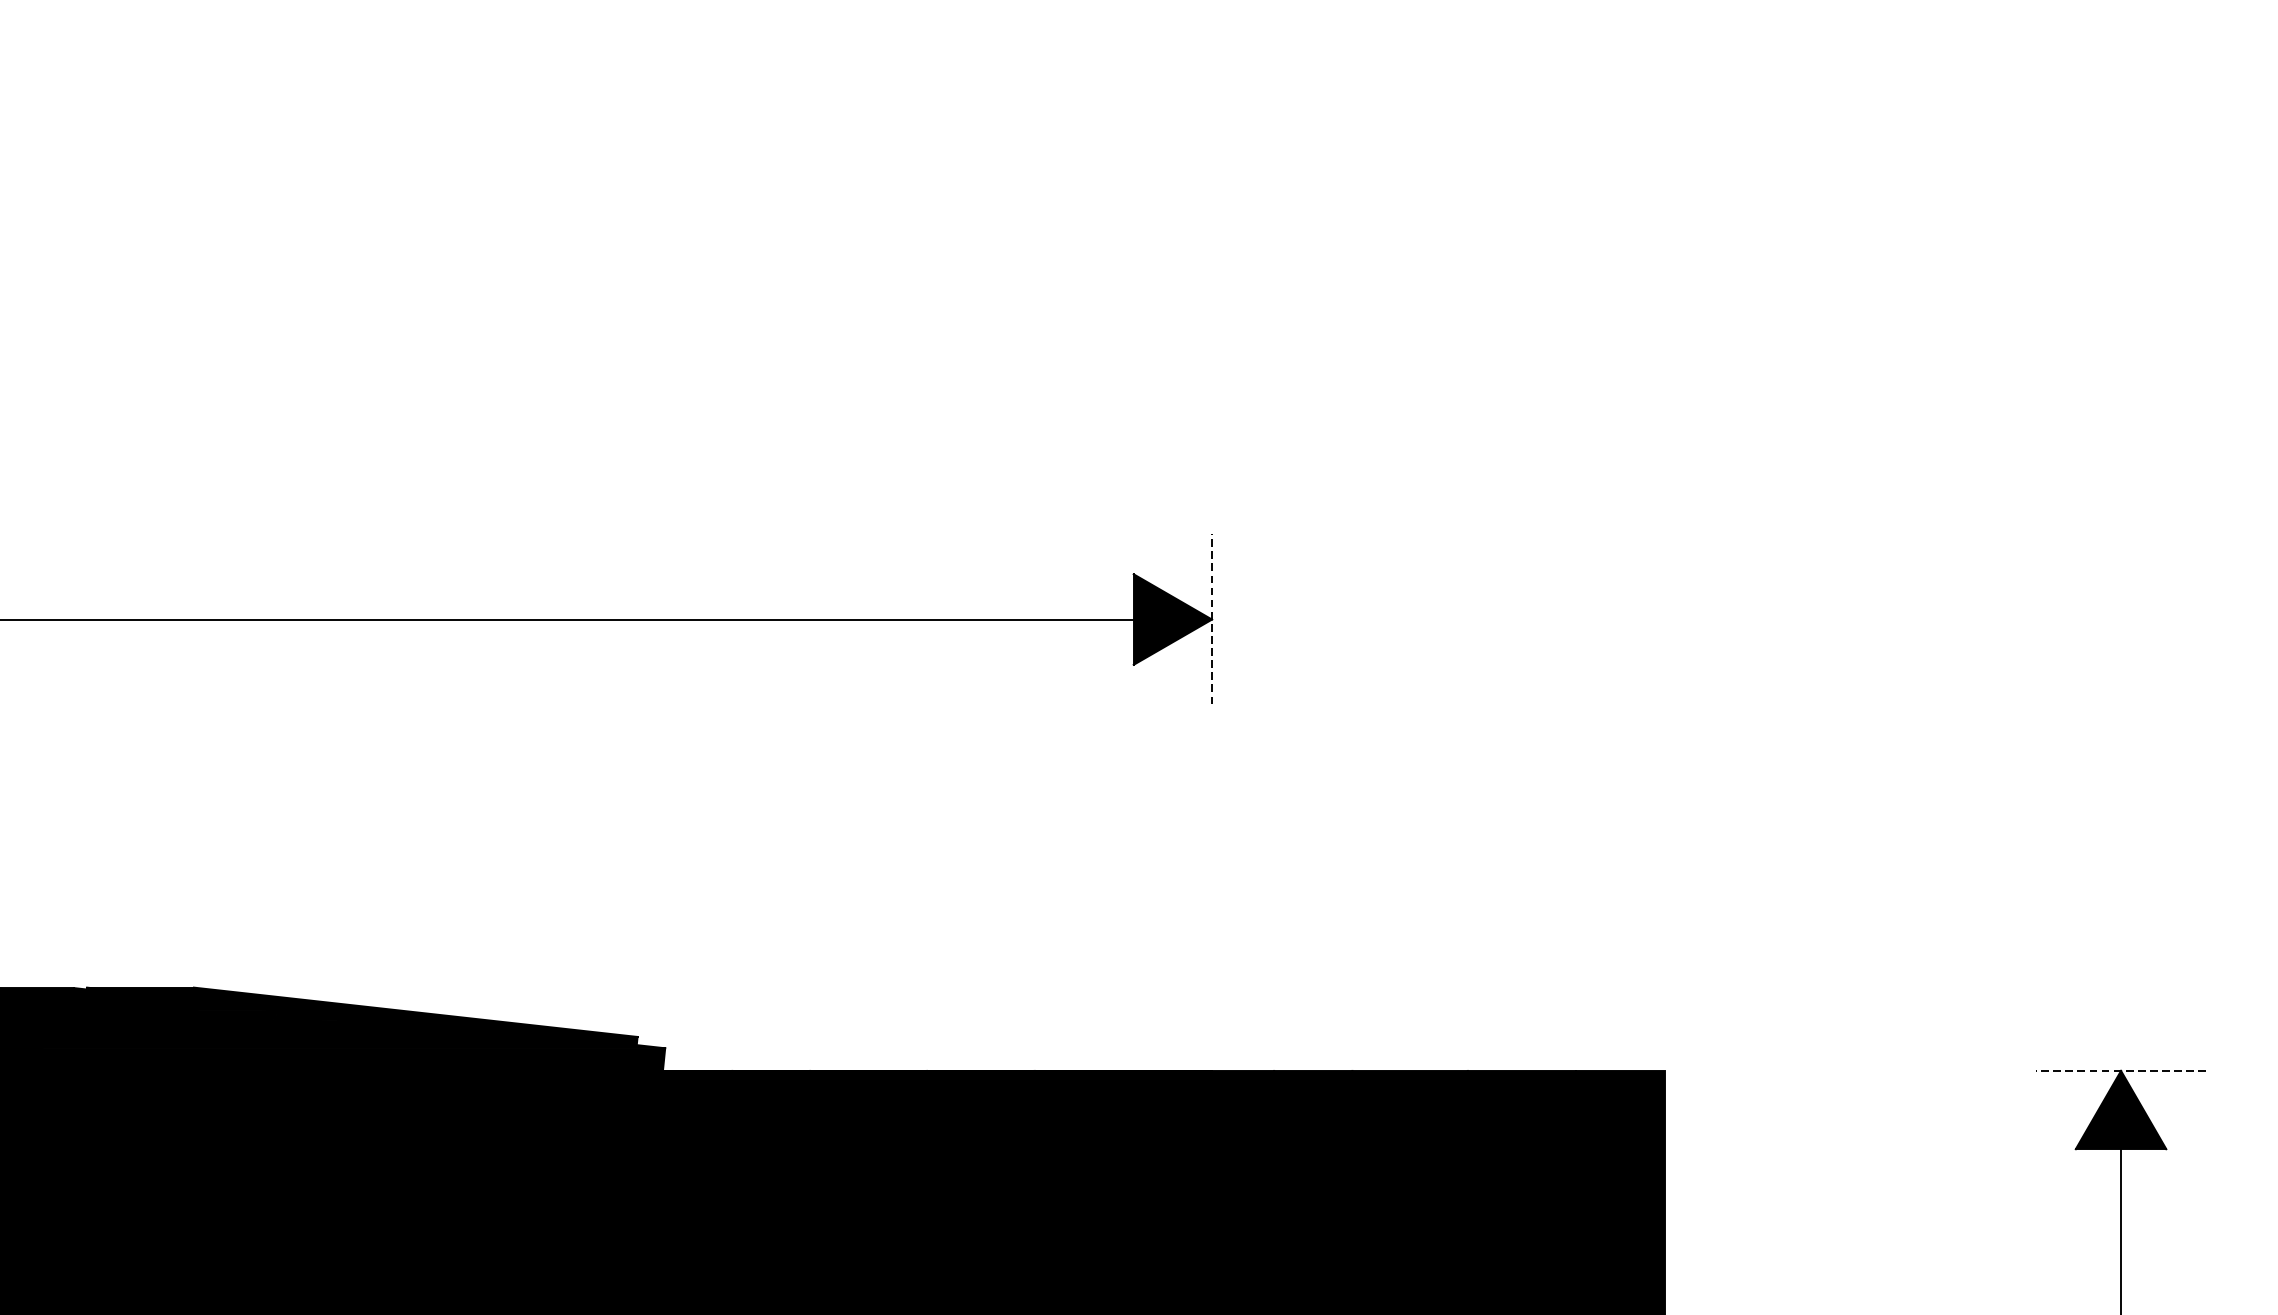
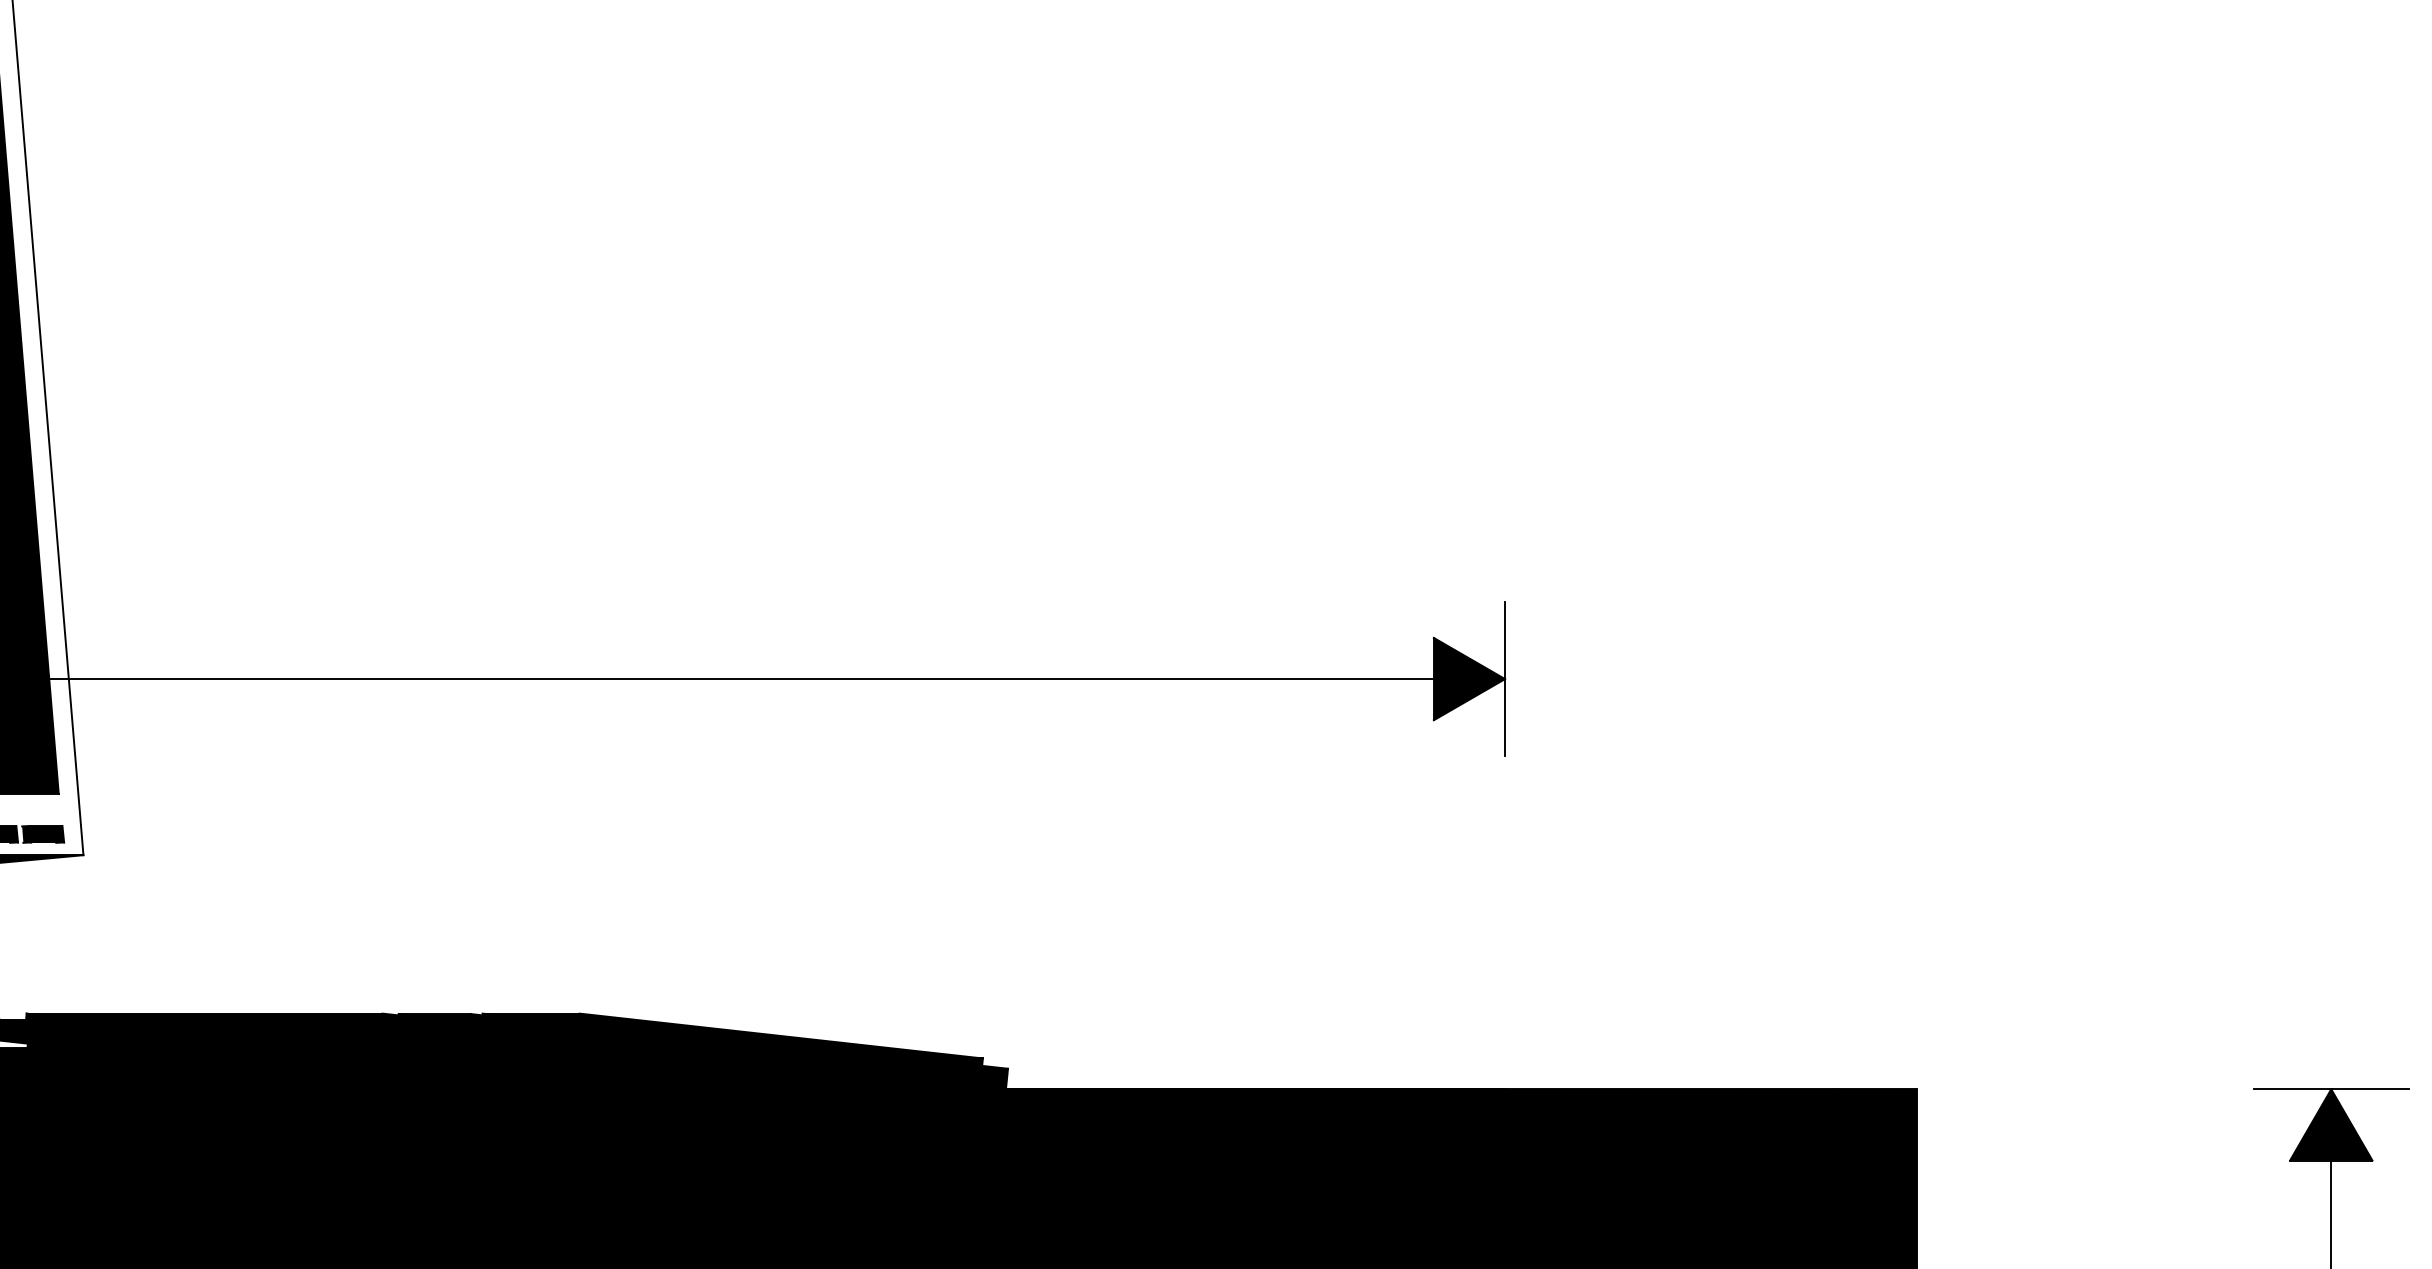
line: (1212, 618) -> (1505, 678), dashed -> solid
line: (2120, 1071) -> (2330, 1089), dashed -> solid

